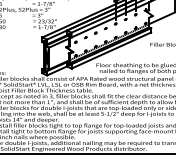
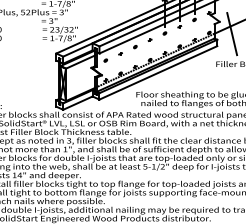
line: (160, 24) -> (231, 34), added

